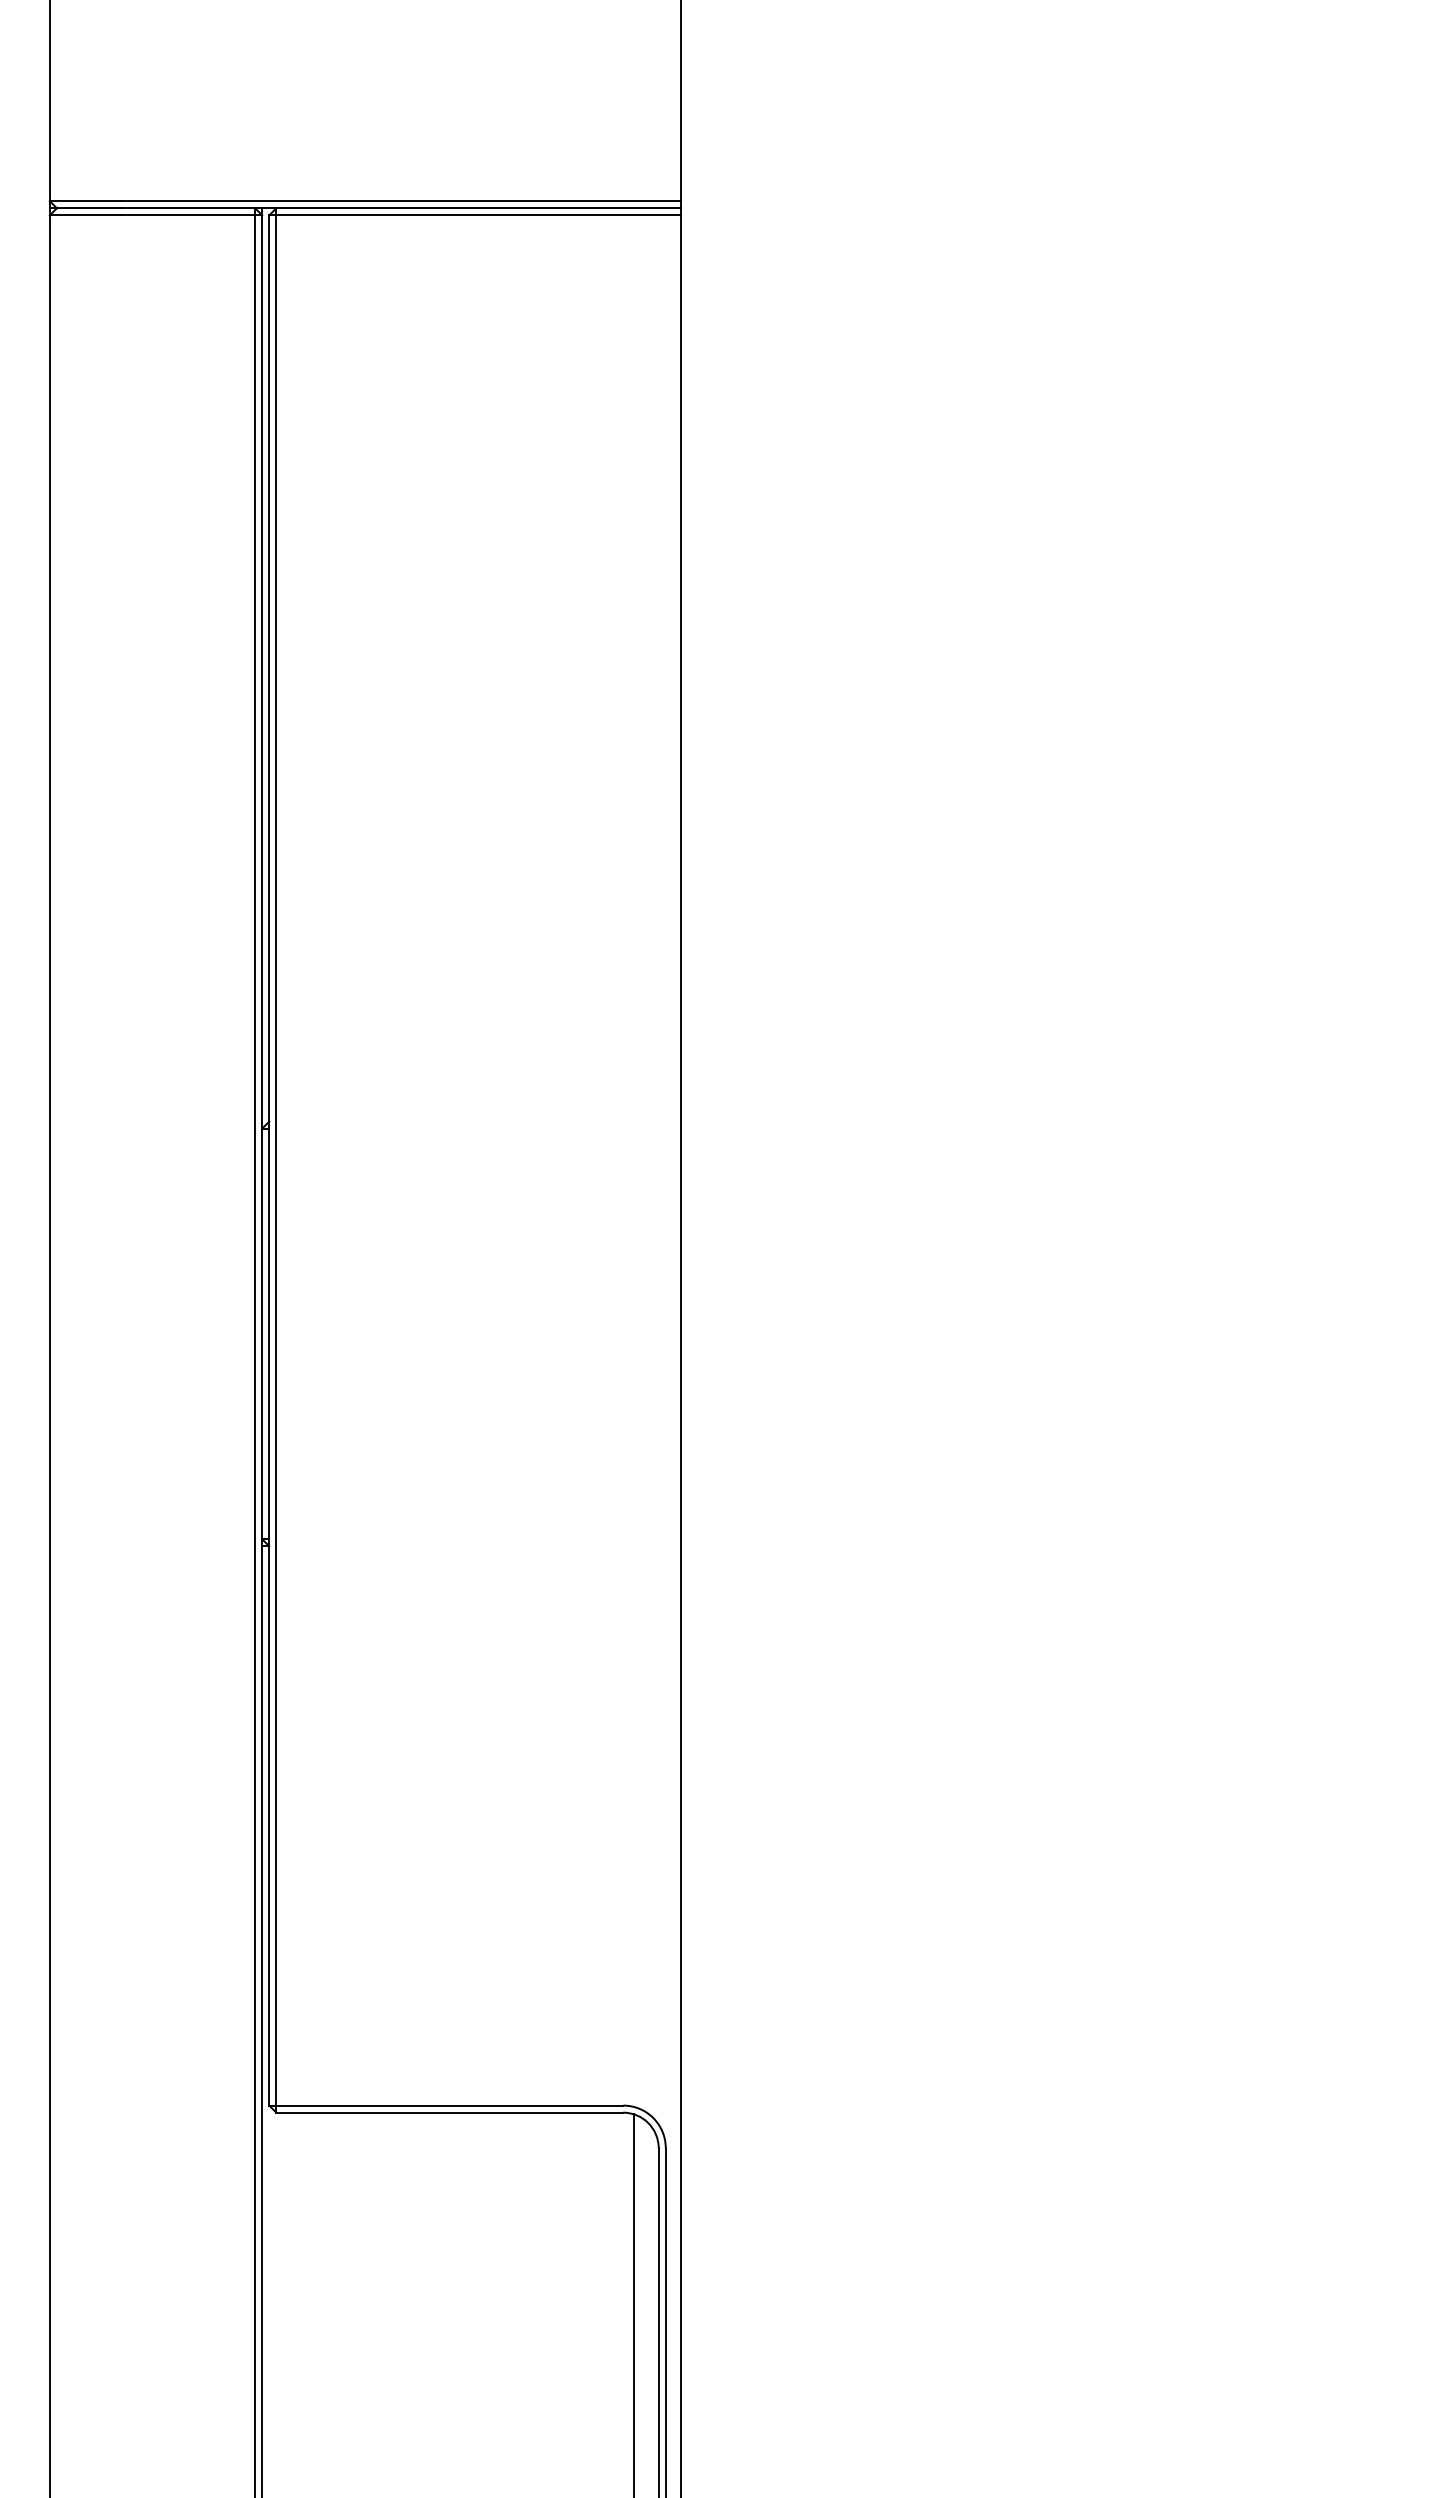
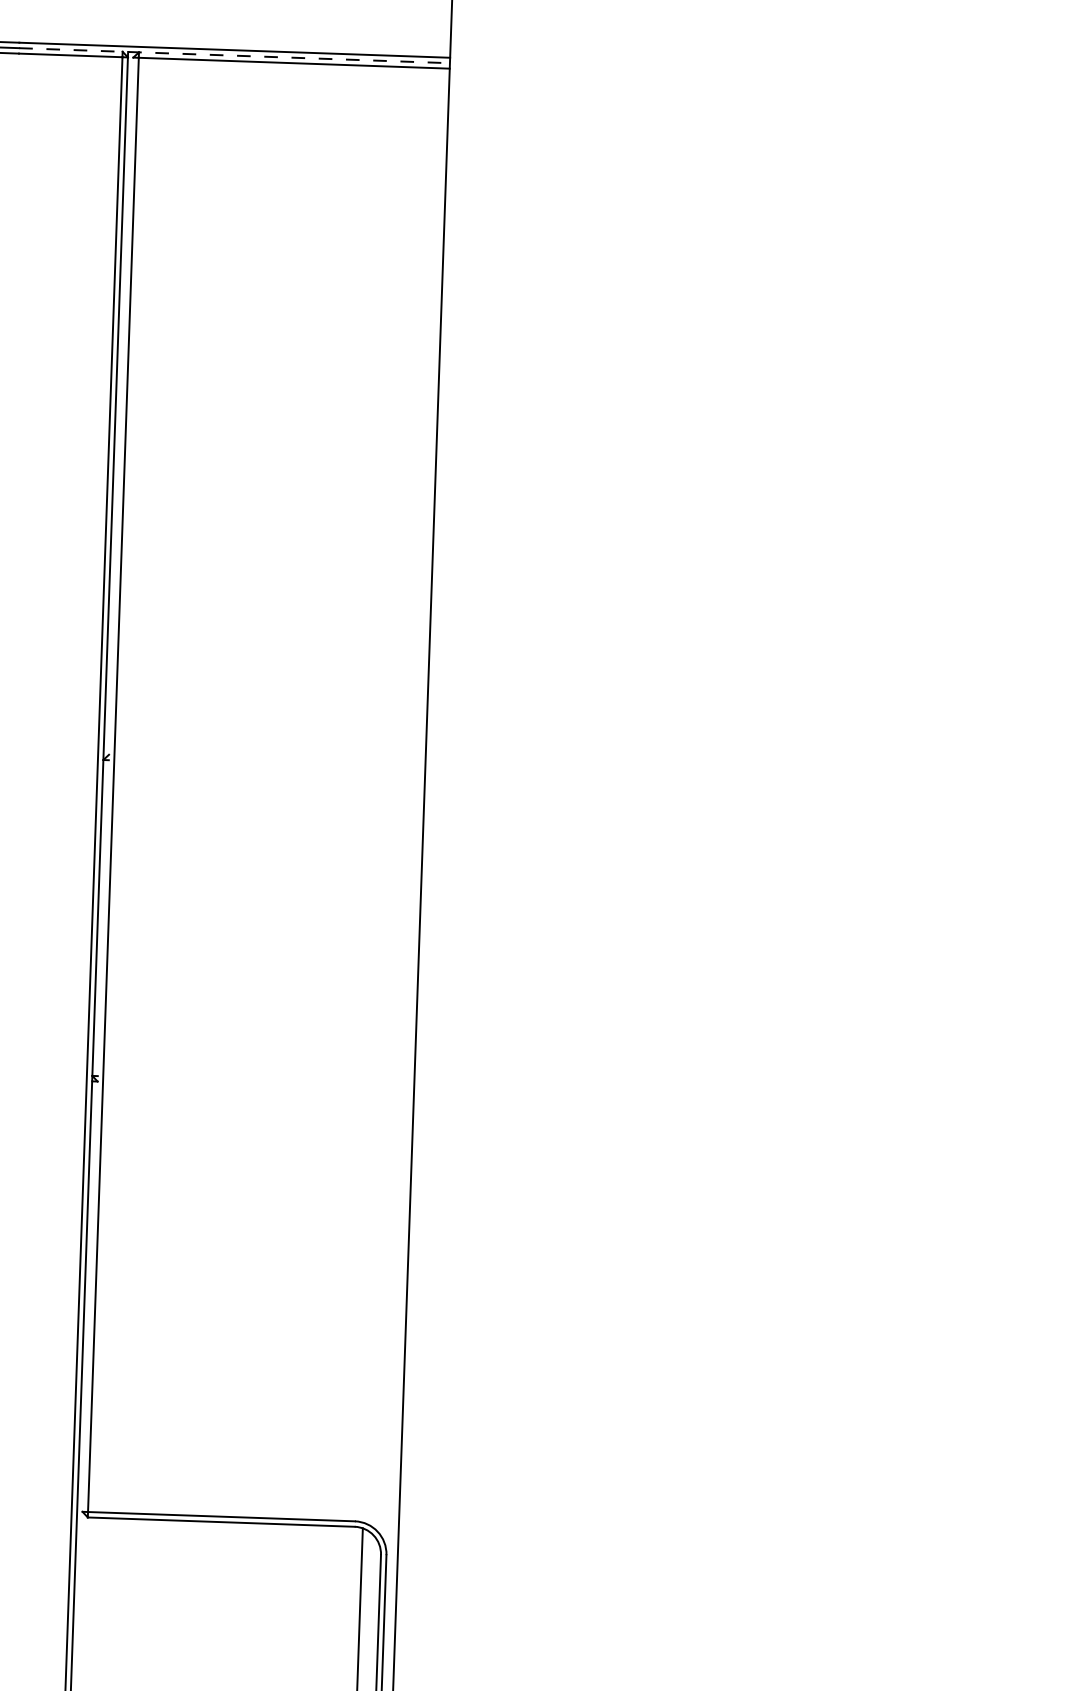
line: (400, 208) -> (234, 55), solid -> dashed
line: (269, 1160) -> (108, 784), removed

